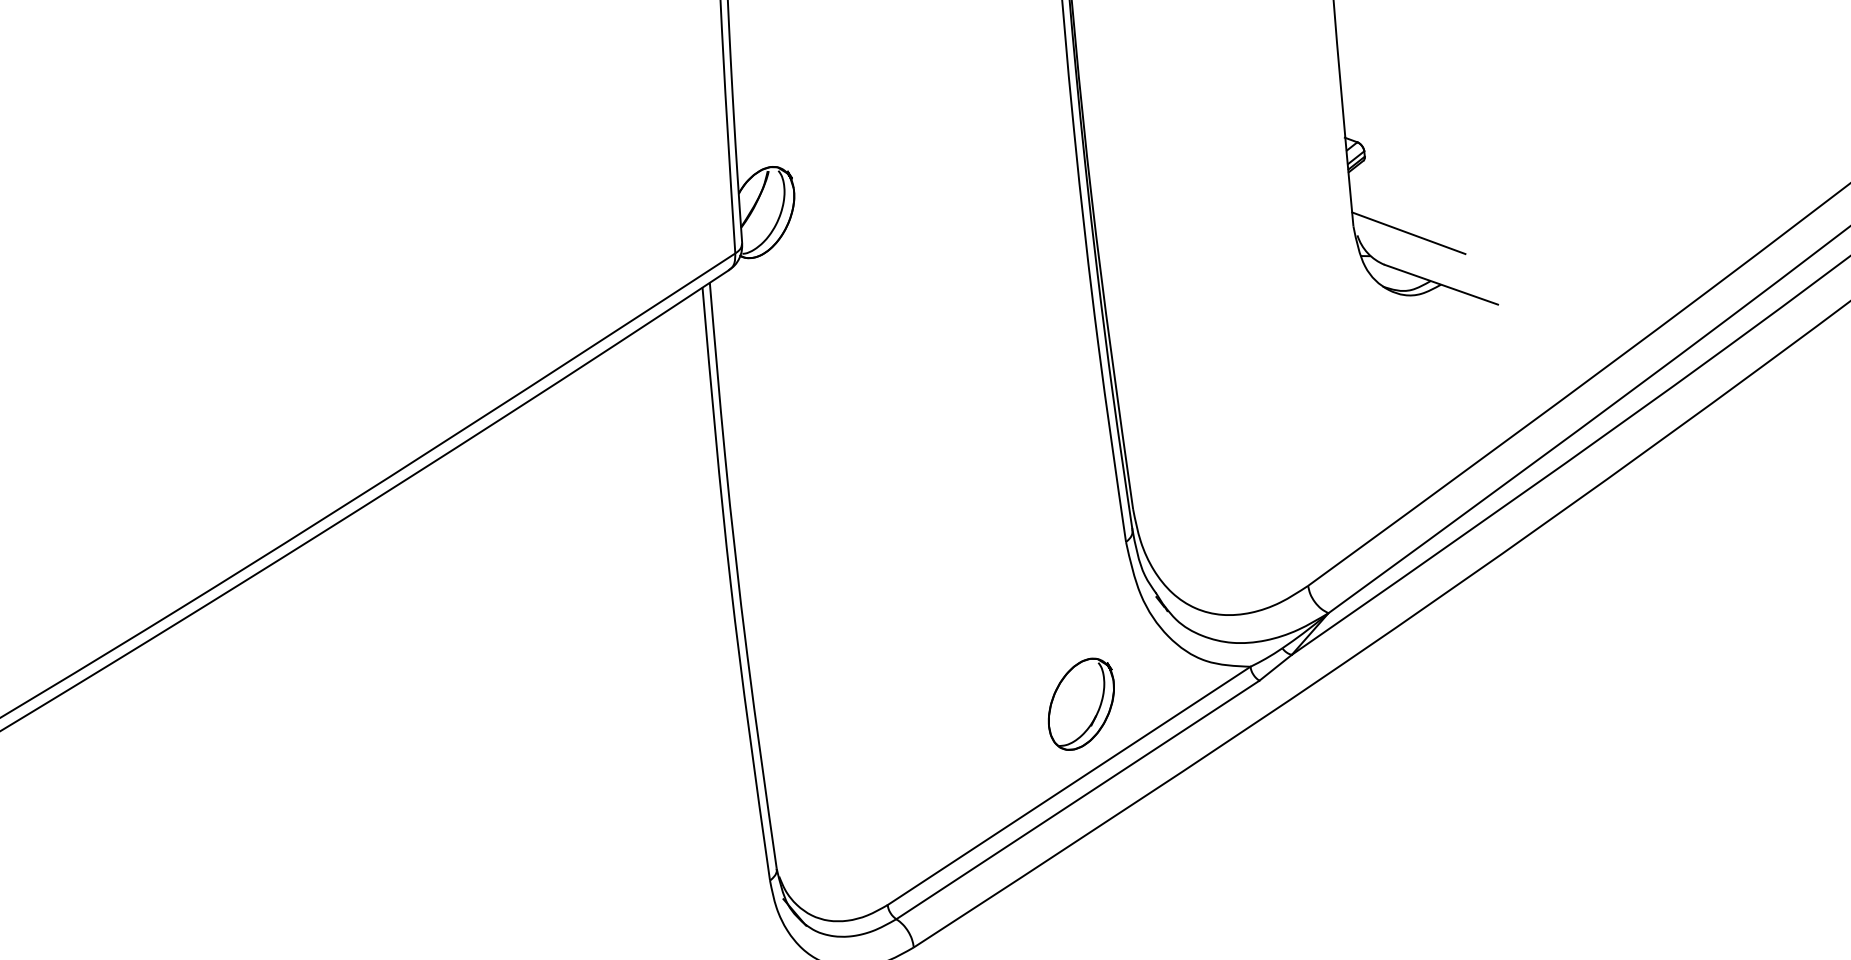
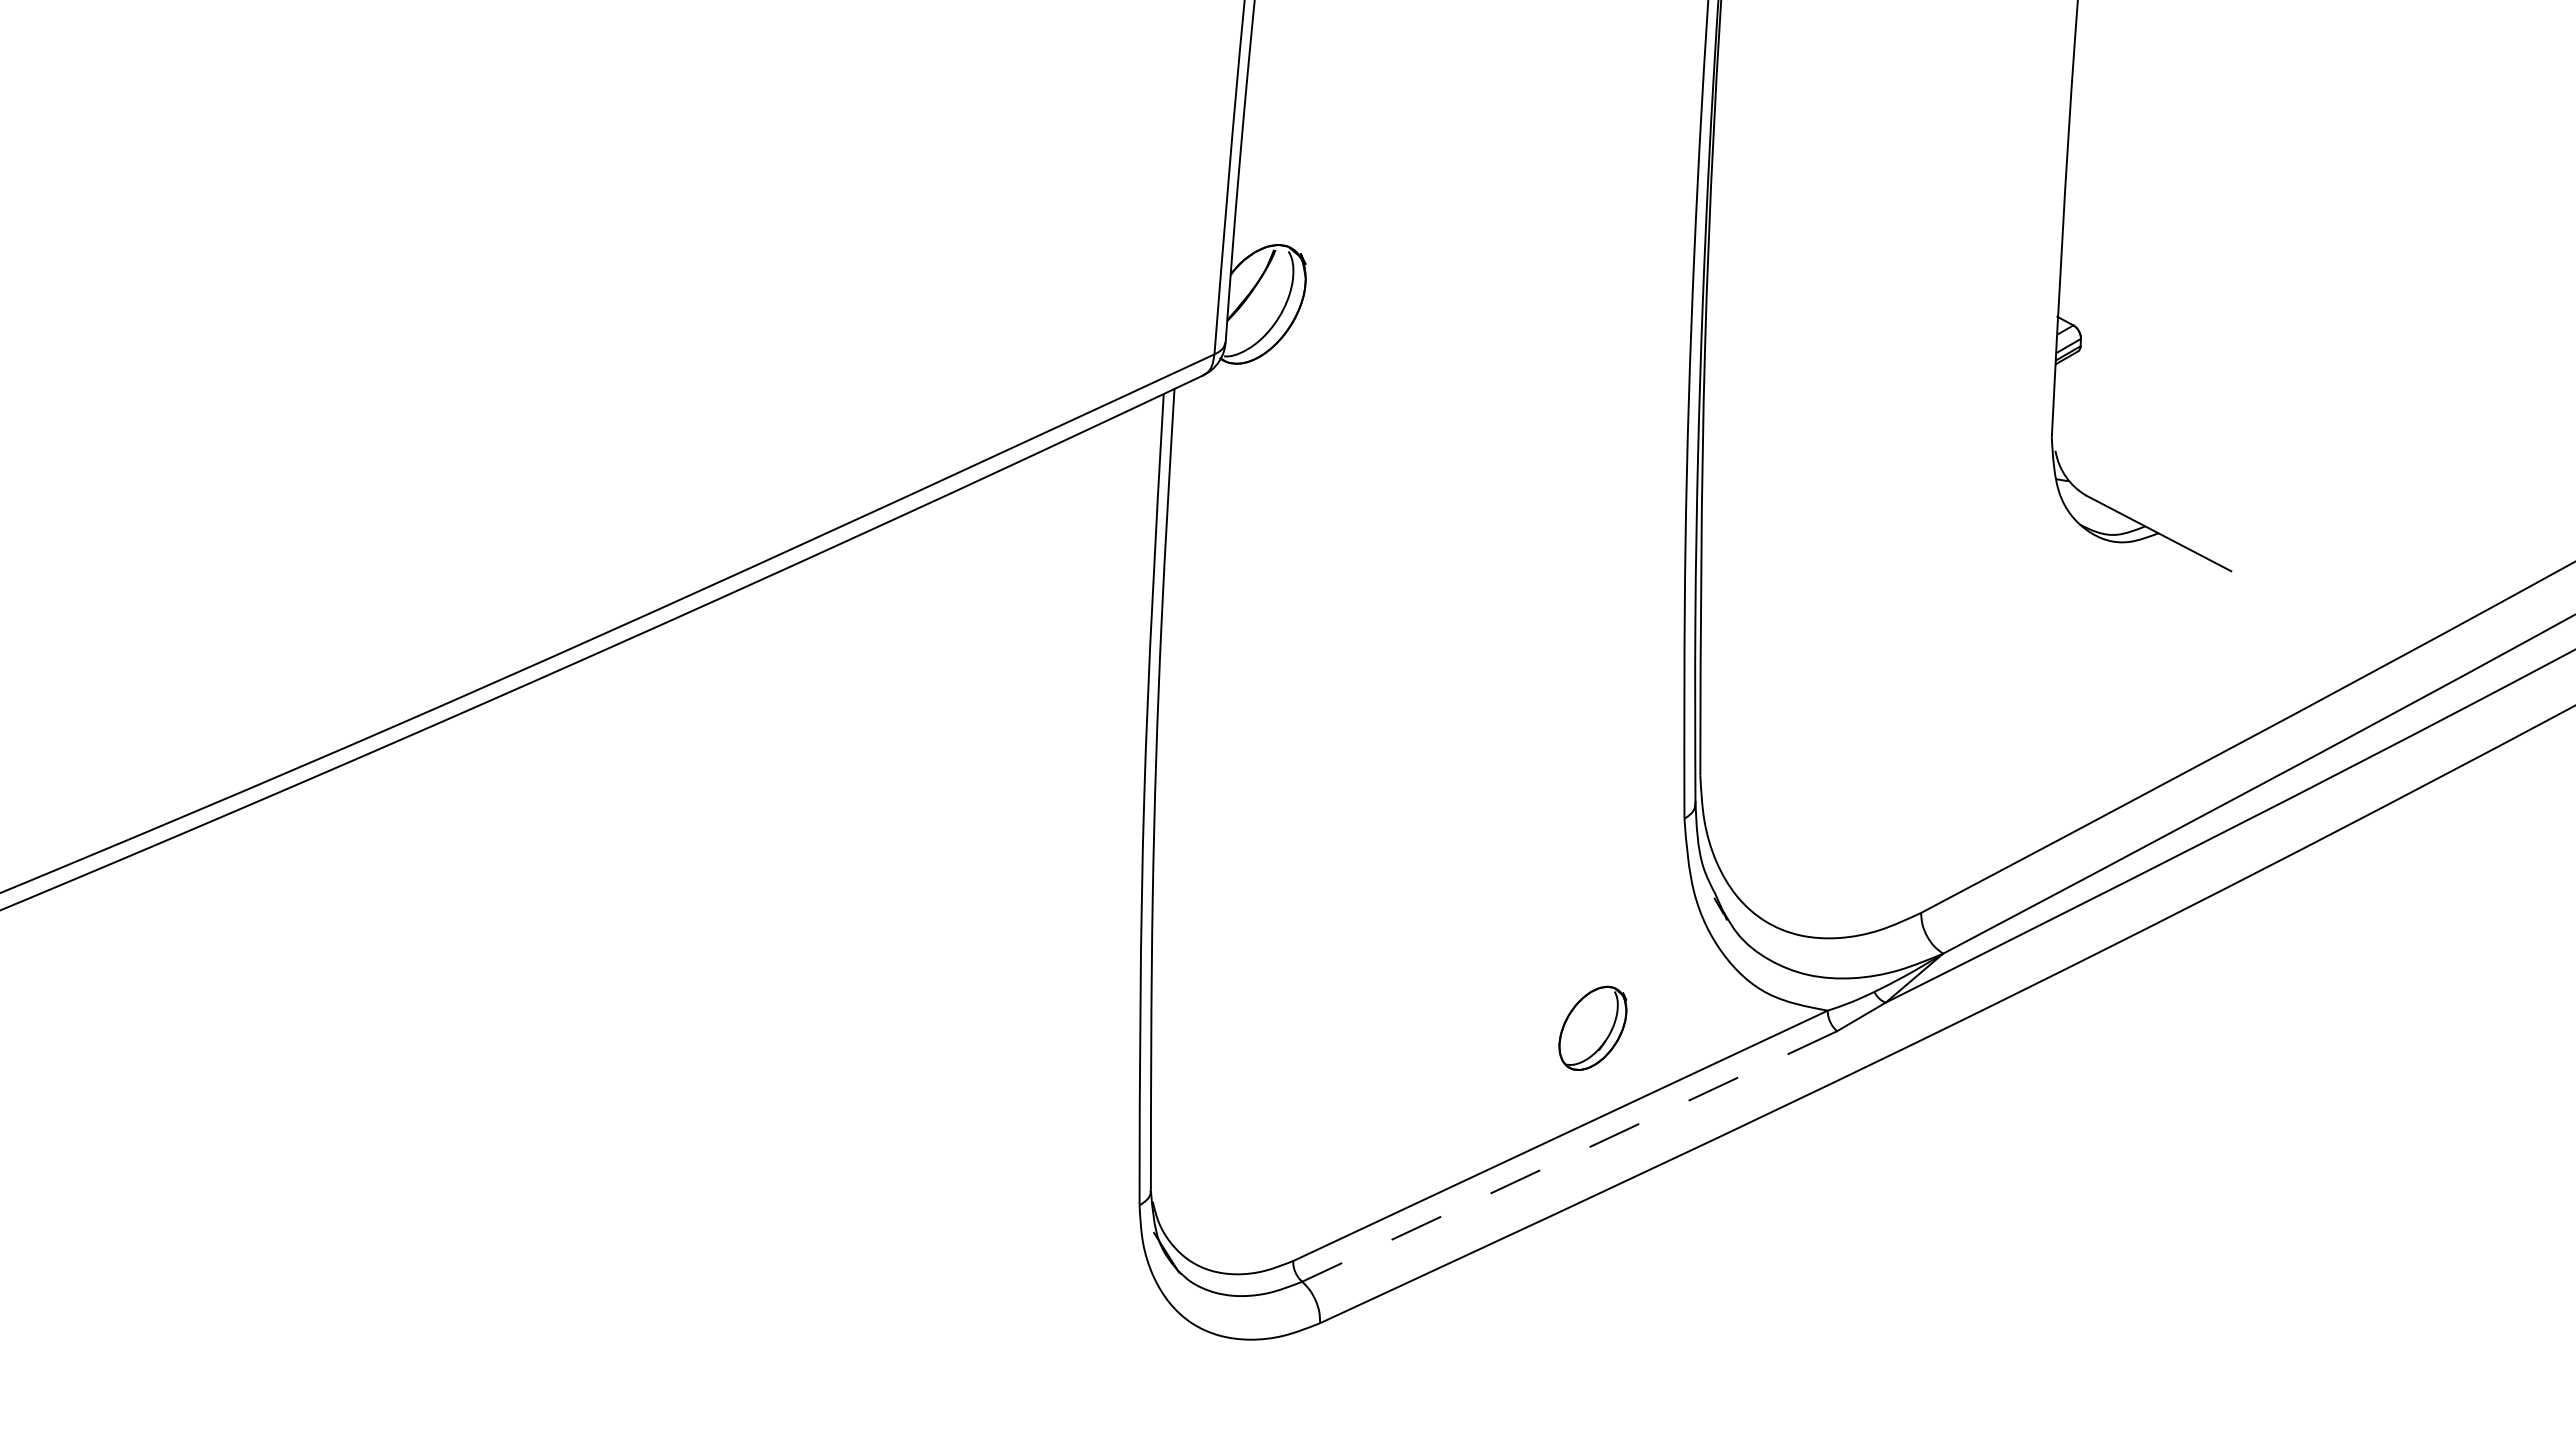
line: (1408, 233) -> (2124, 457), removed
part: (1081, 704) -> (1592, 1028), size x0.7
line: (1077, 799) -> (1569, 1156), solid -> dashed

